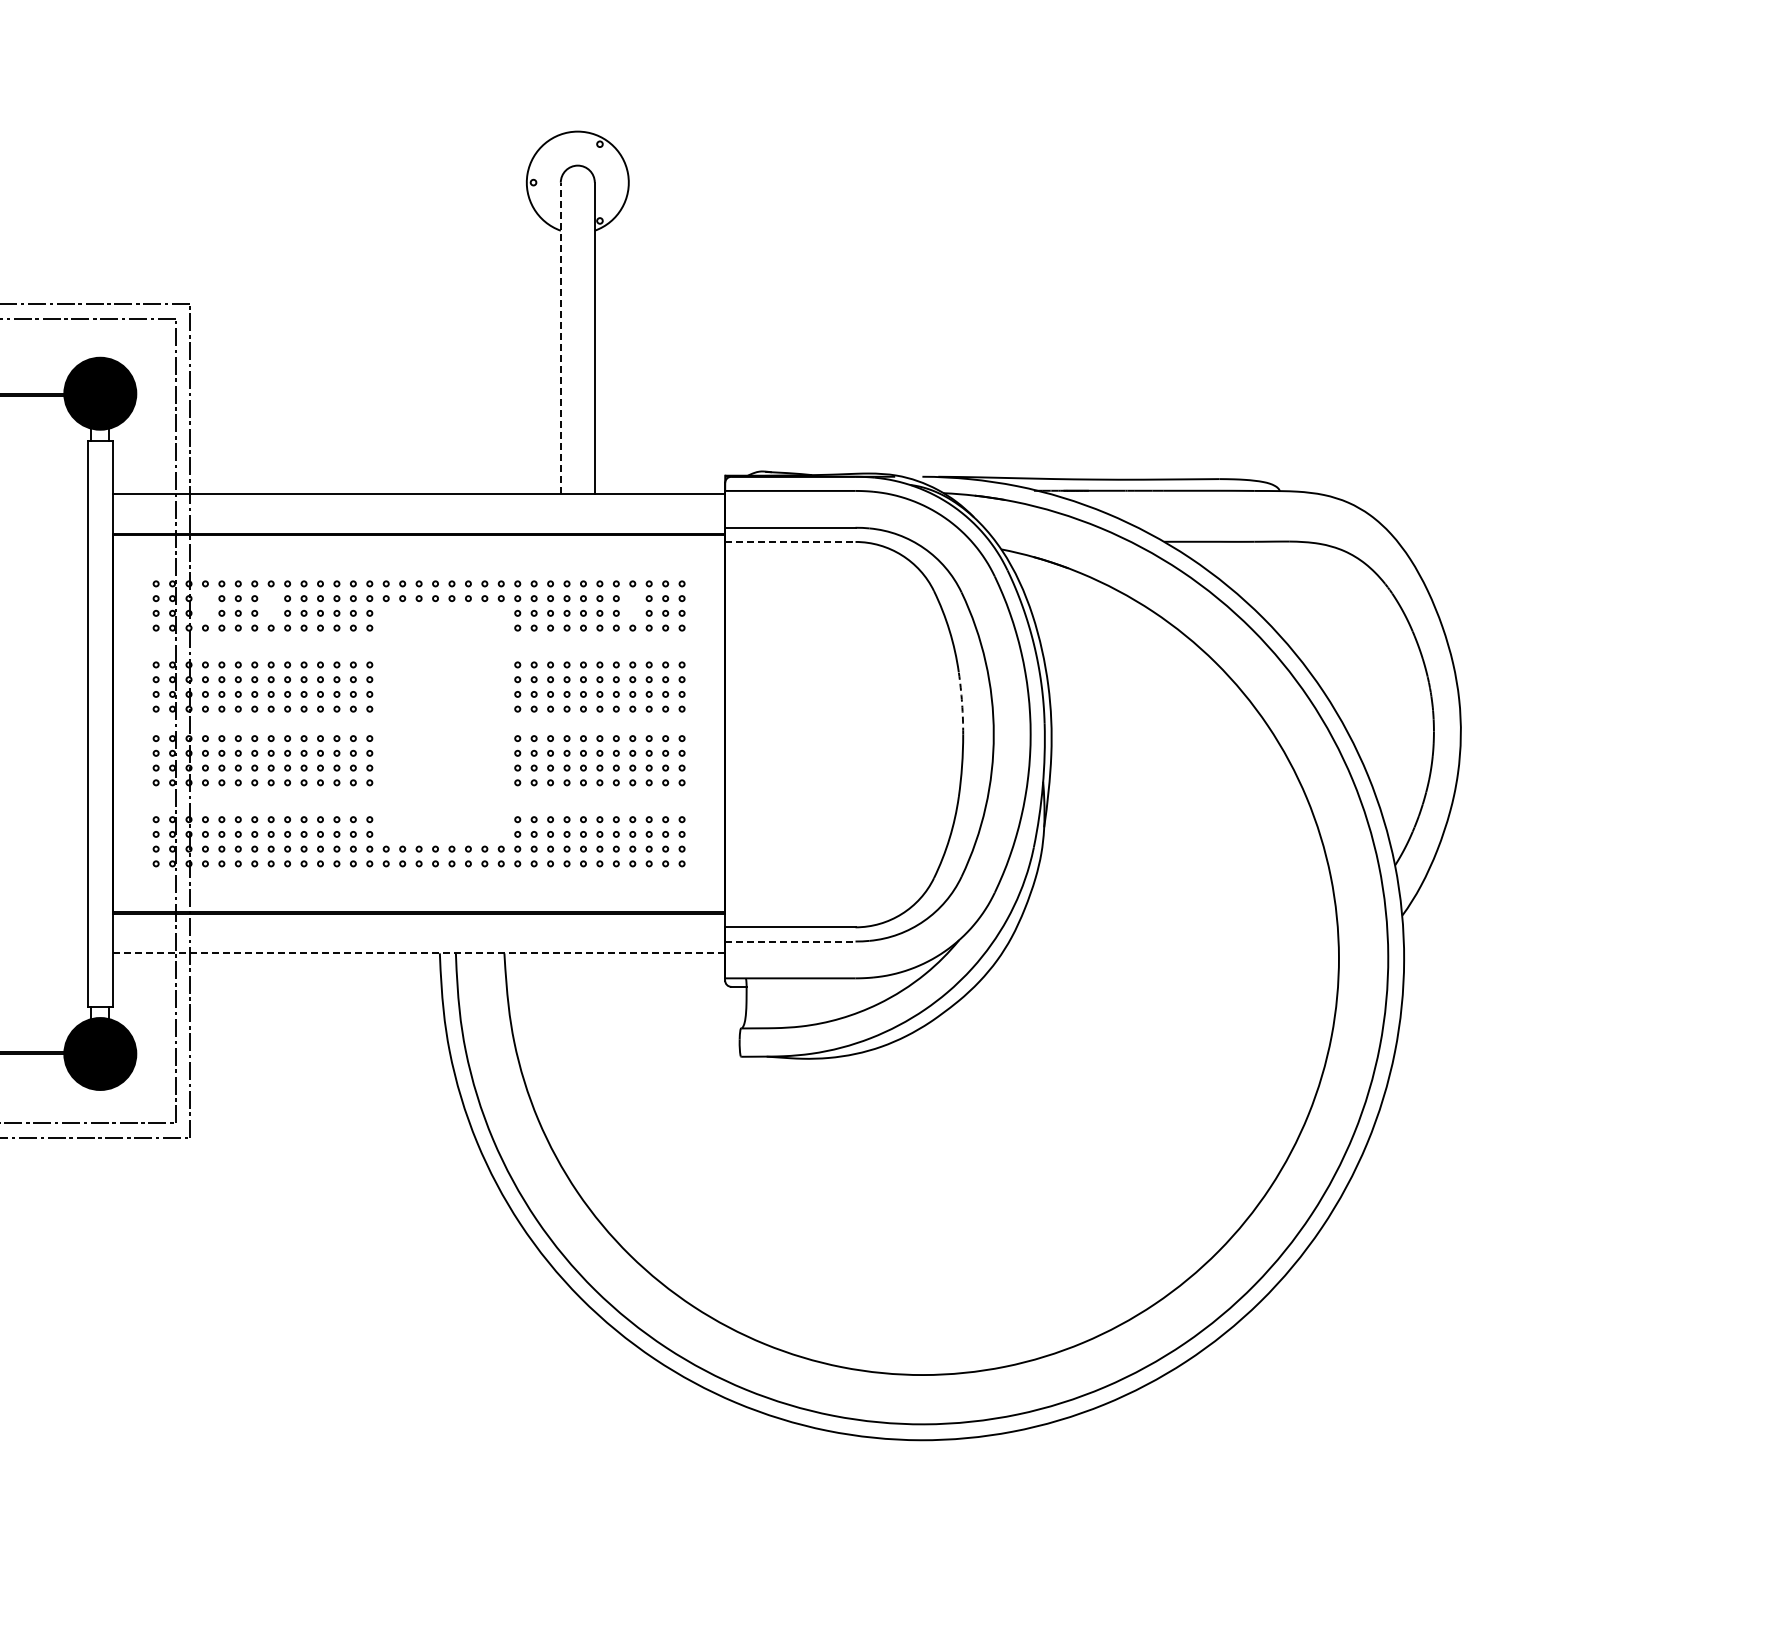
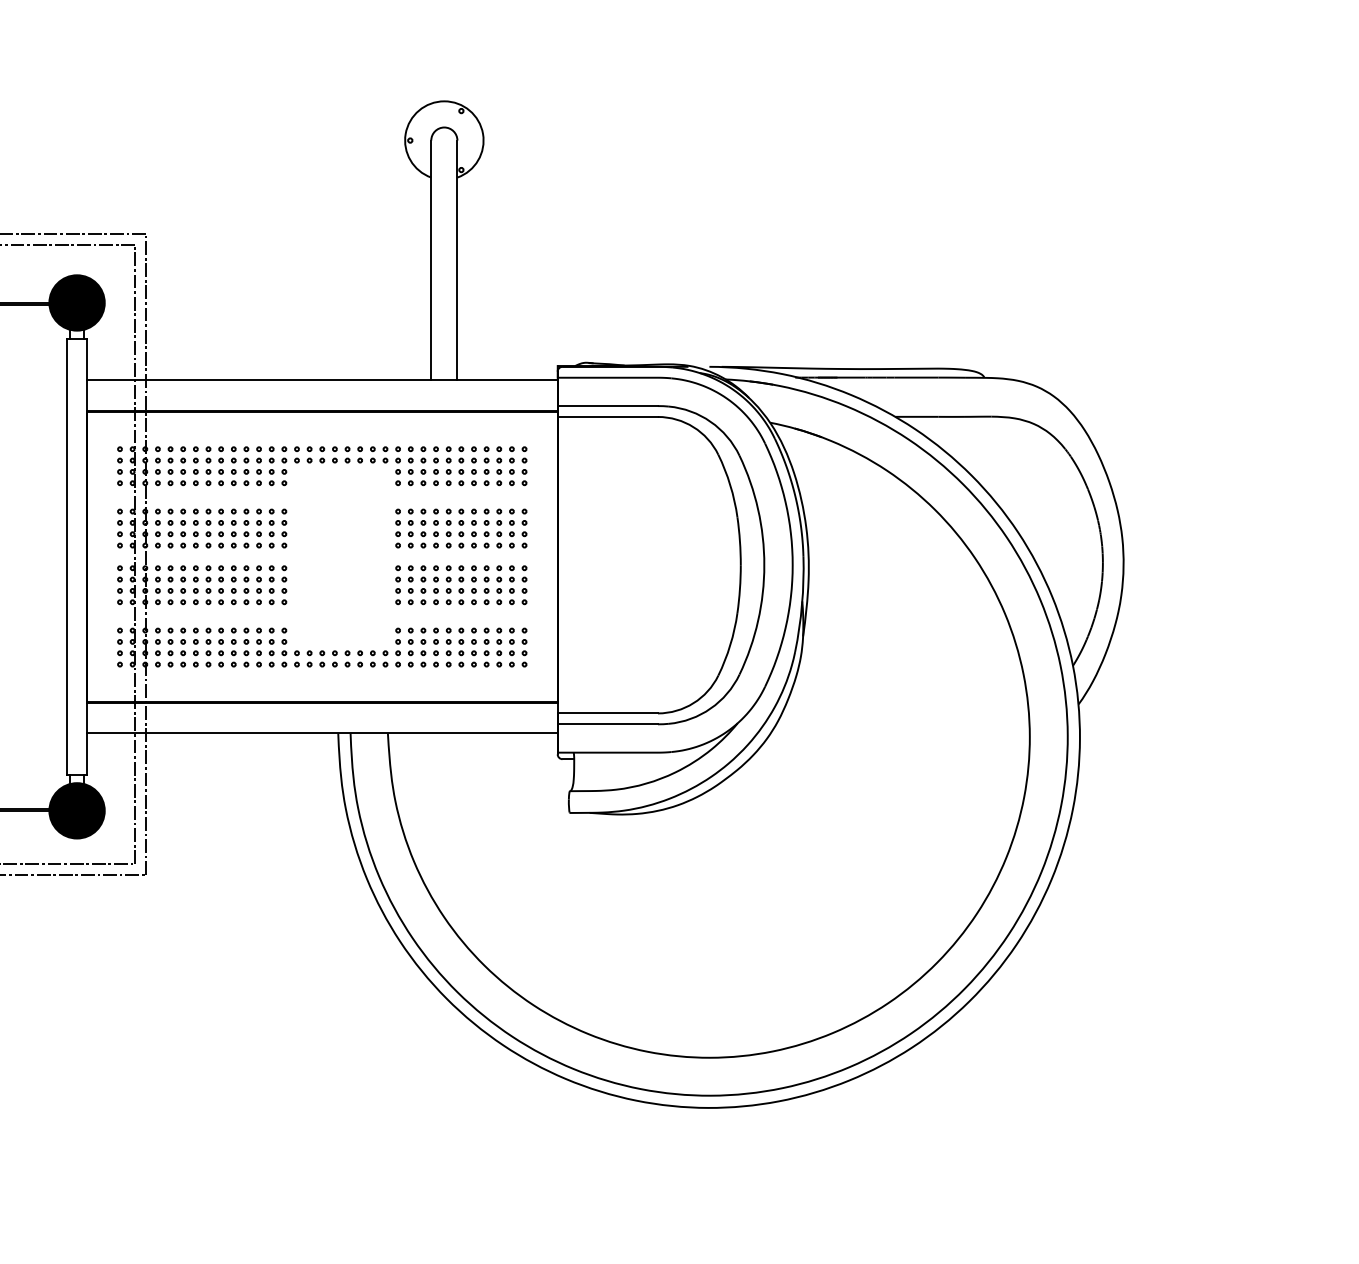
line: (560, 338) -> (431, 260), dashed -> solid
line: (790, 541) -> (607, 416), dashed -> solid
part: (205, 605) -> (157, 465), added
part: (270, 605) -> (207, 465), added
part: (632, 605) -> (486, 465), added
arc: (962, 703) -> (740, 541), dashed -> solid
line: (790, 941) -> (607, 724), dashed -> solid
line: (418, 953) -> (321, 733), dashed -> solid

